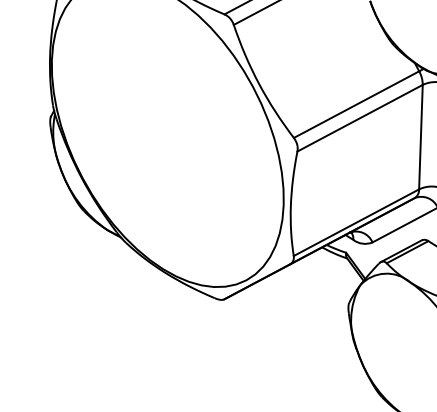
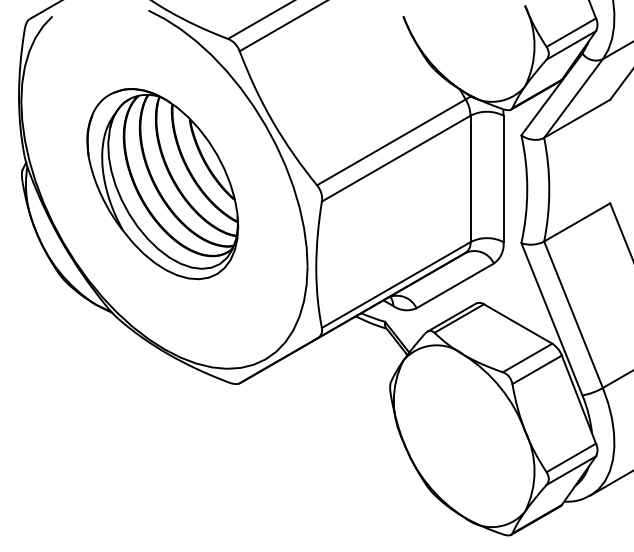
part: (166, 132) -> (162, 184), added

